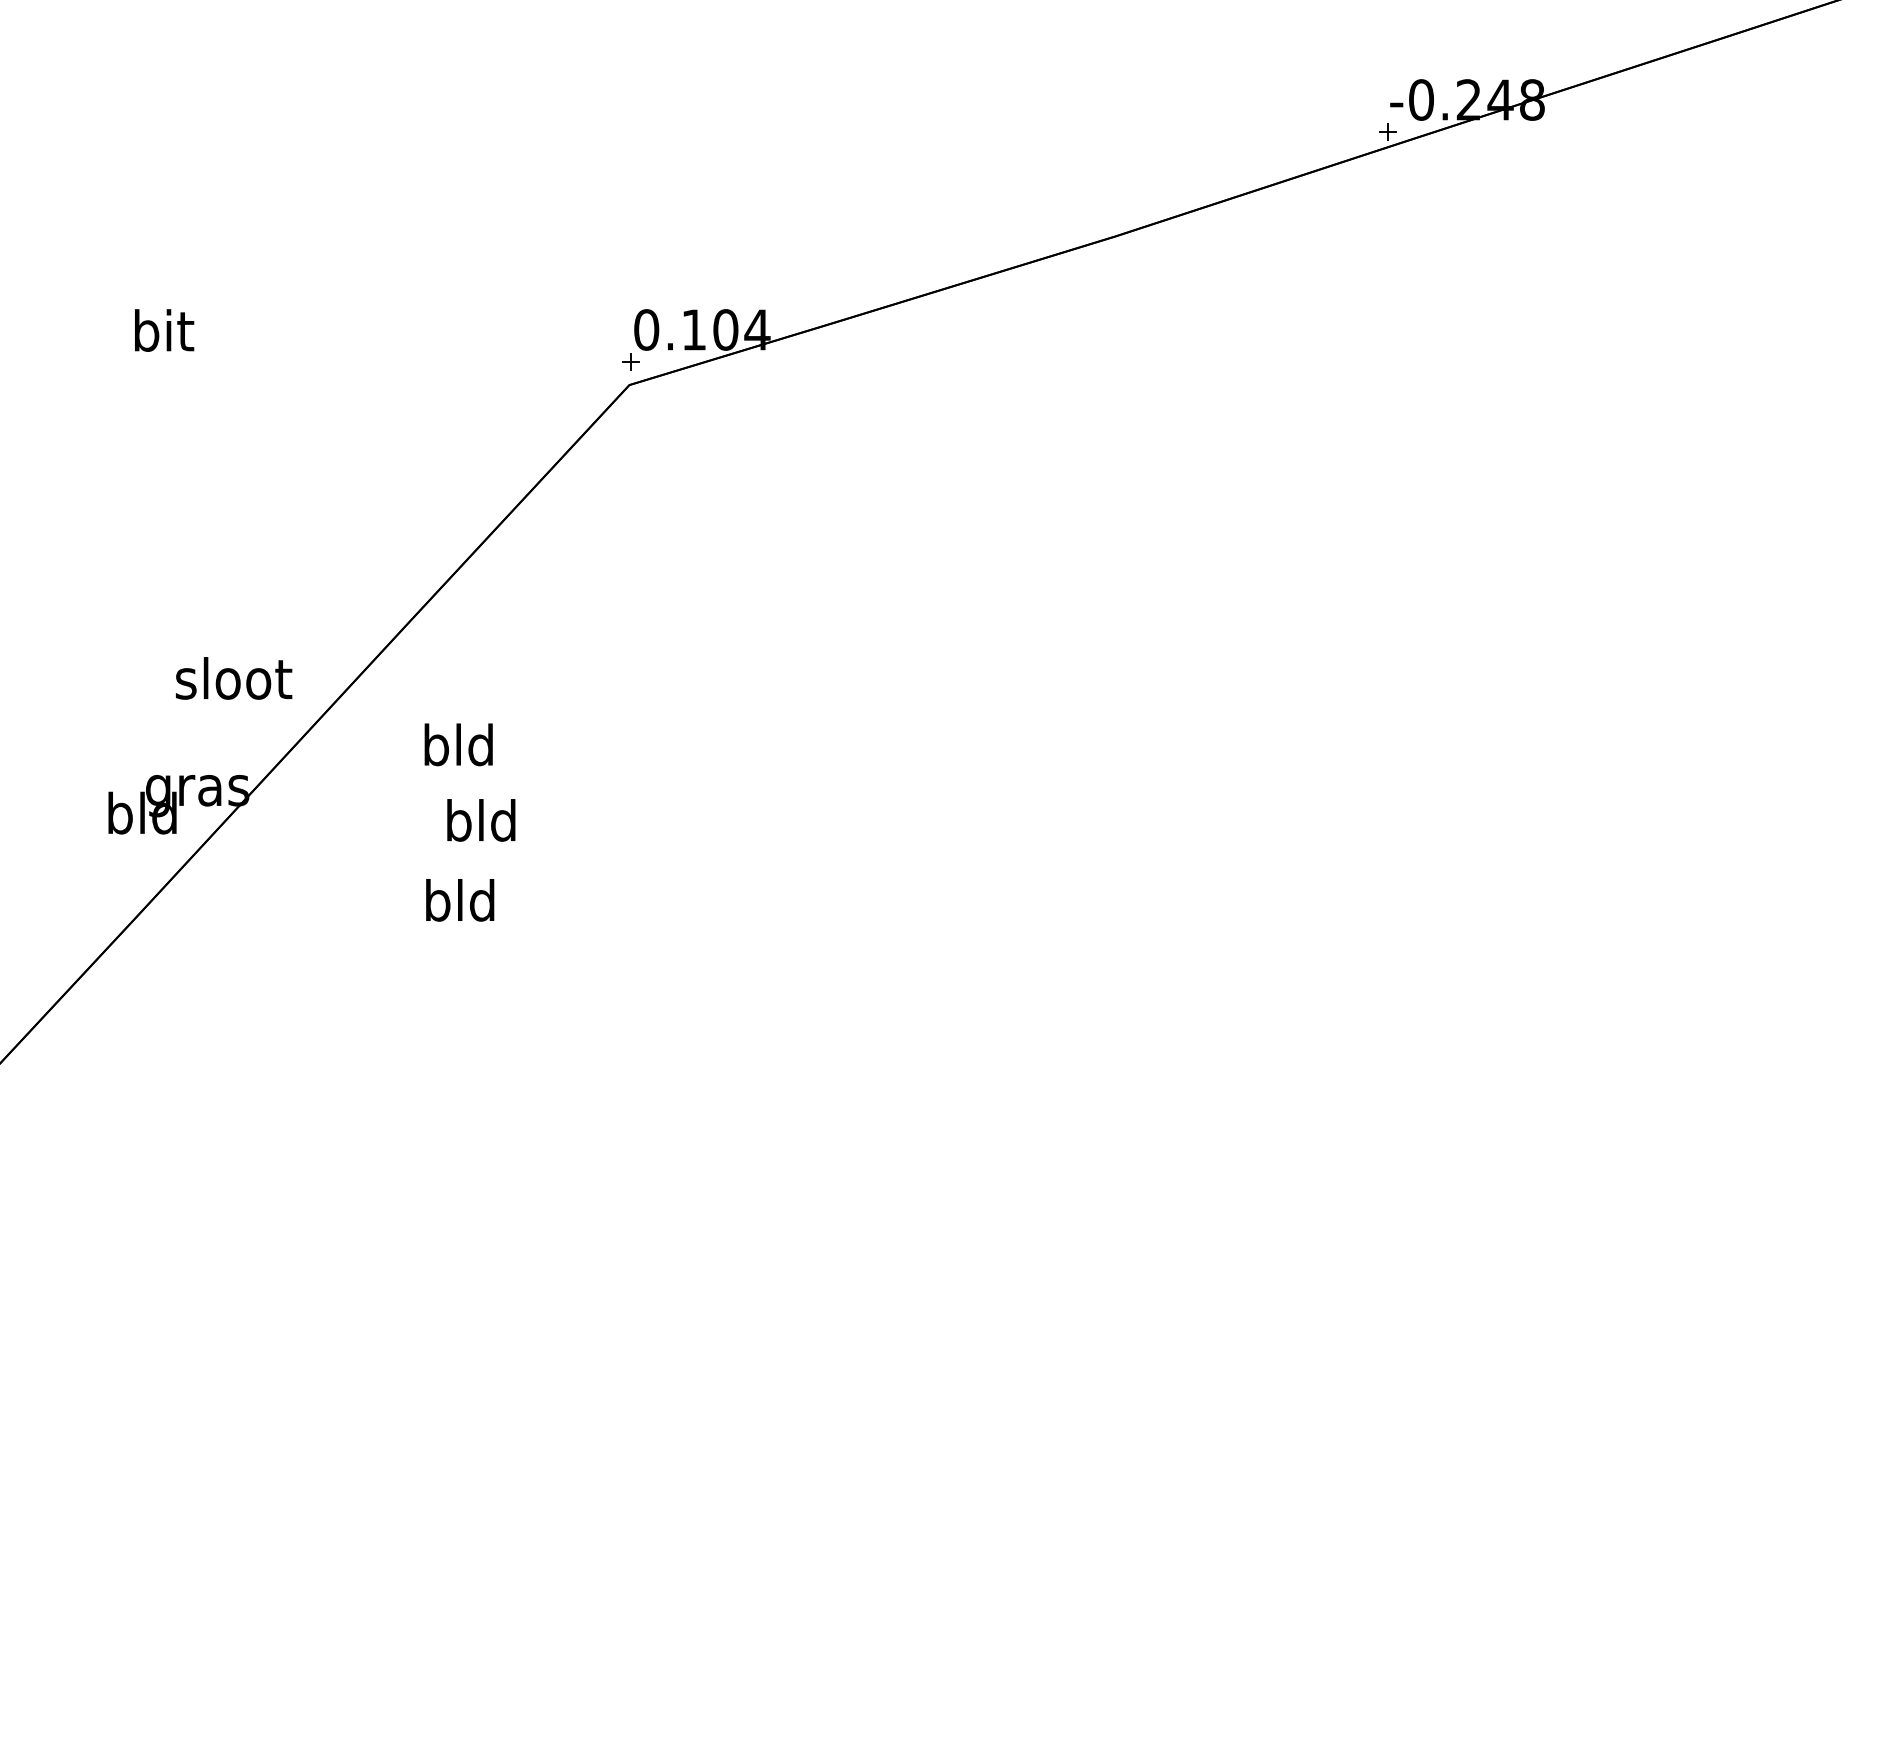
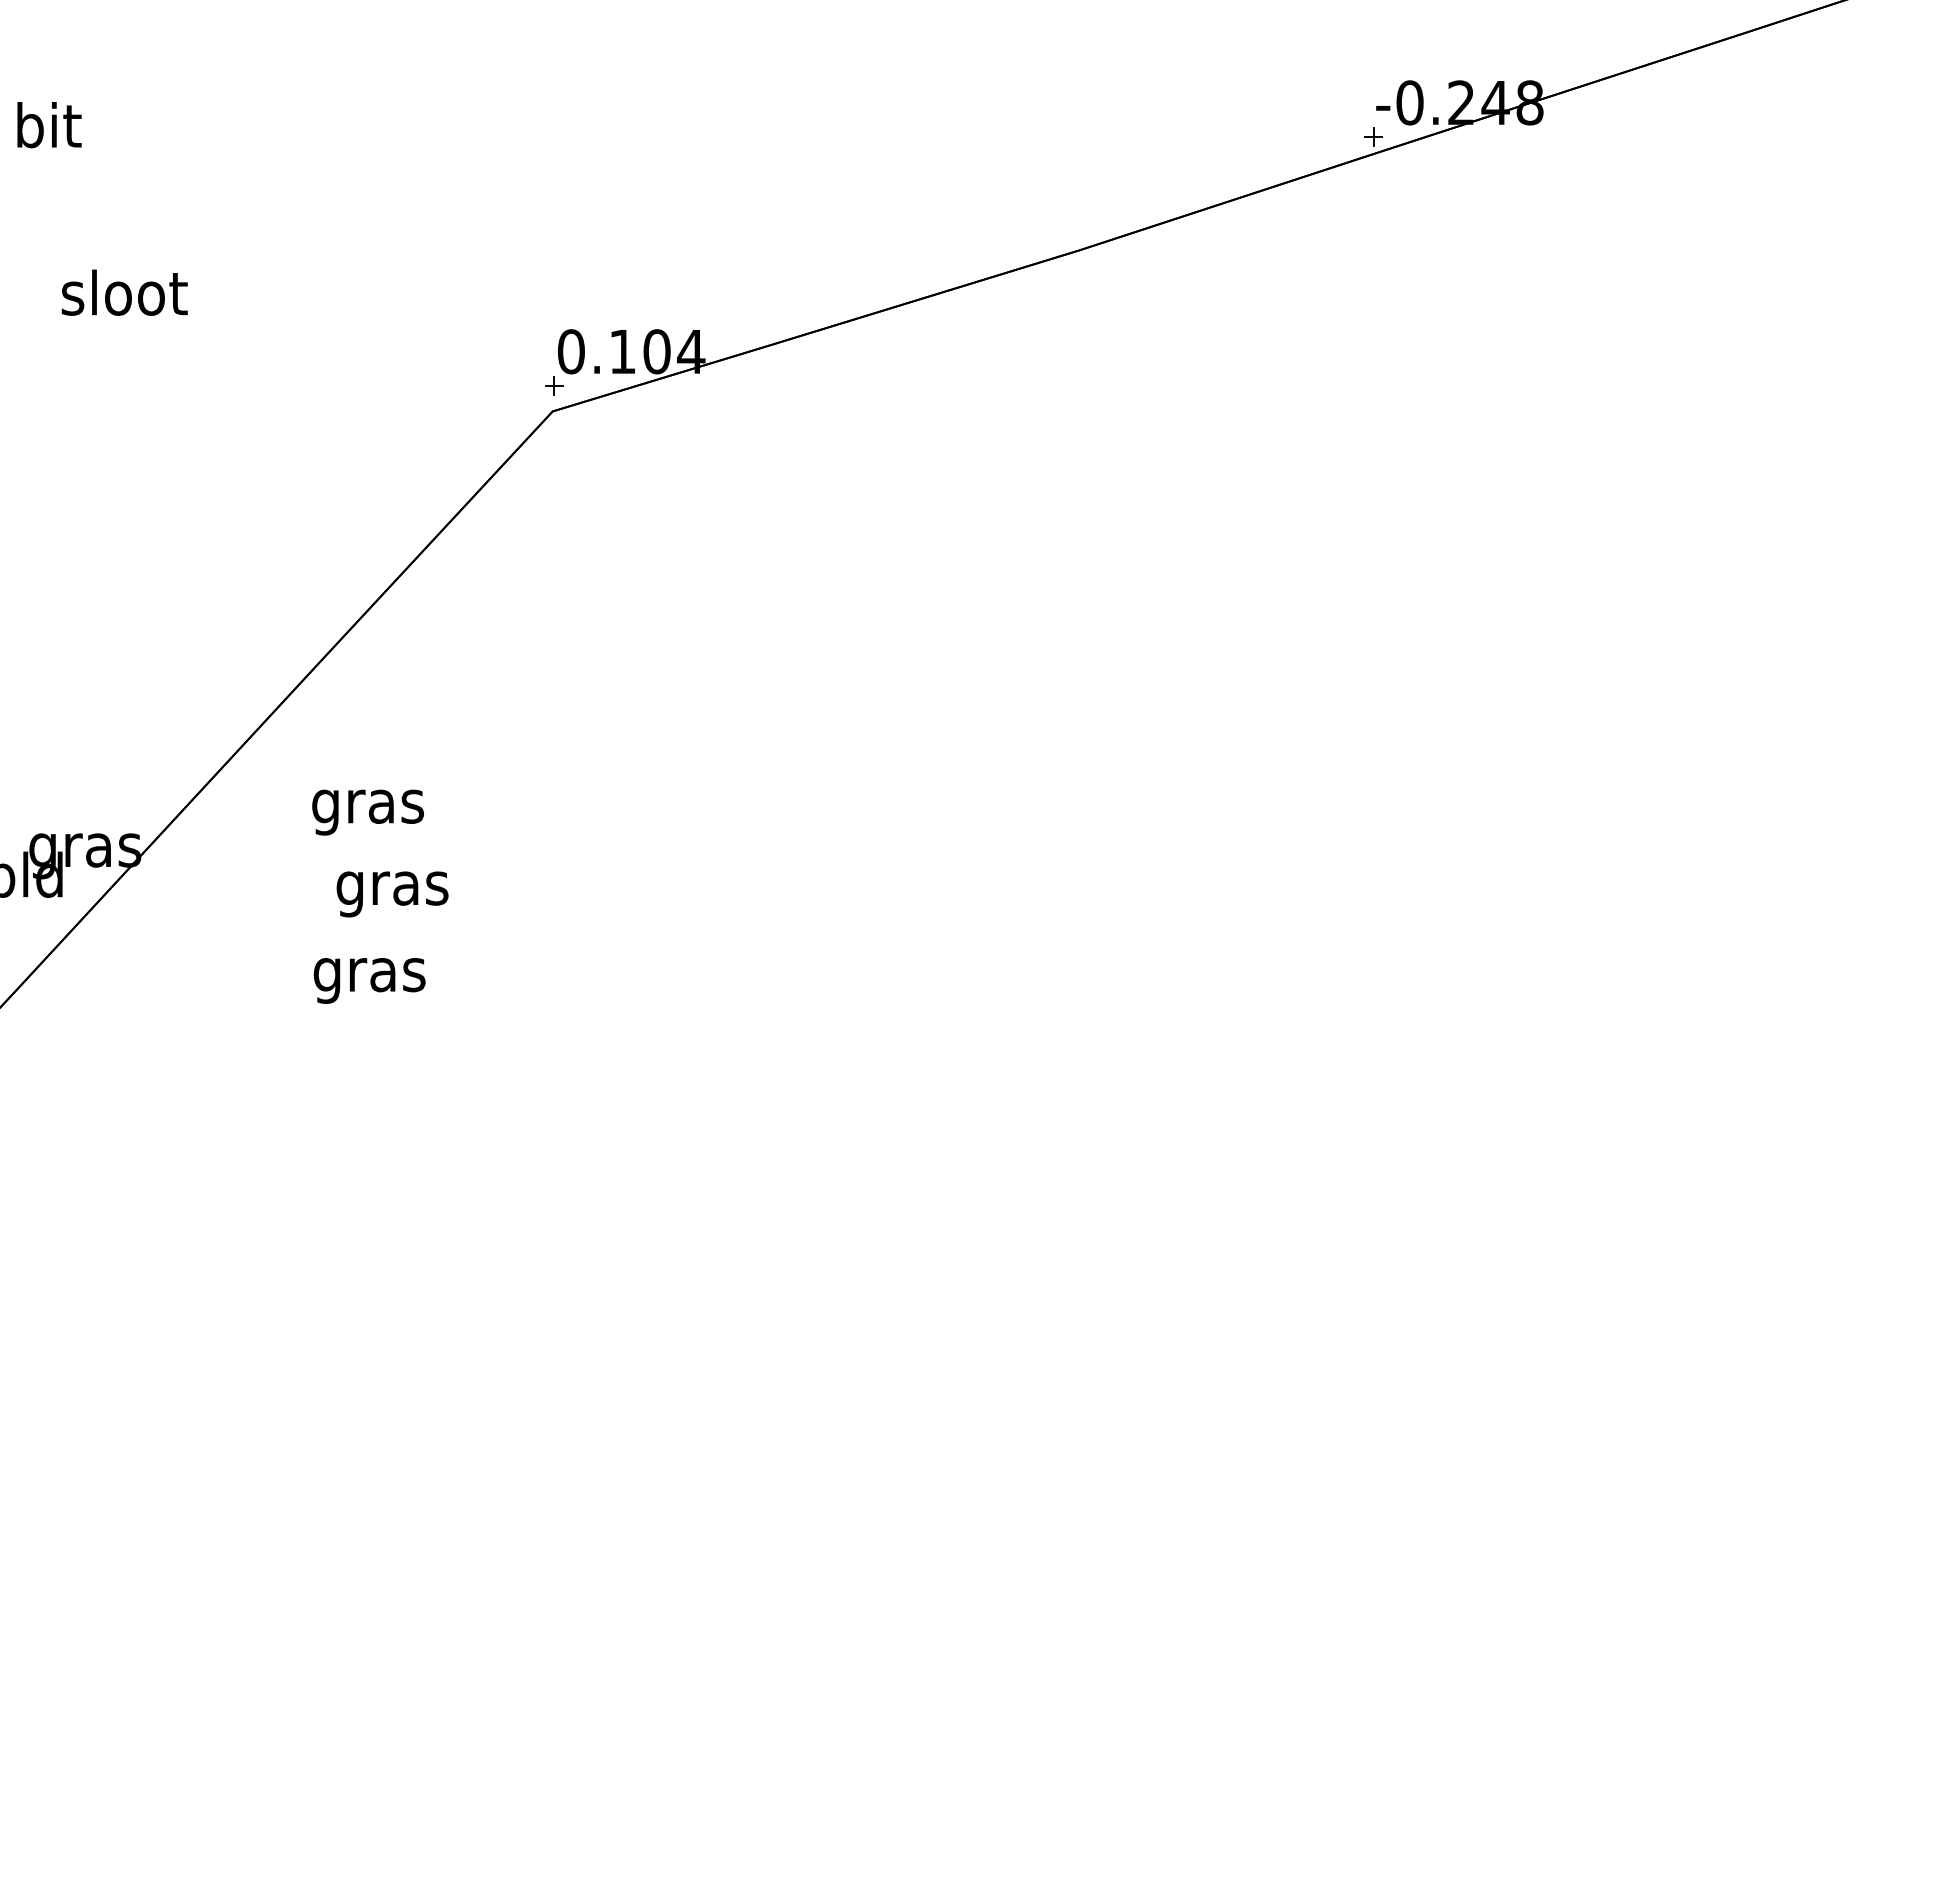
text: (164, 330) -> (49, 125), moved
text: (234, 678) -> (125, 292), moved
text: (458, 749) -> (367, 805), bld -> gras
text: (481, 825) -> (392, 888), bld -> gras
text: (459, 905) -> (368, 974), bld -> gras

